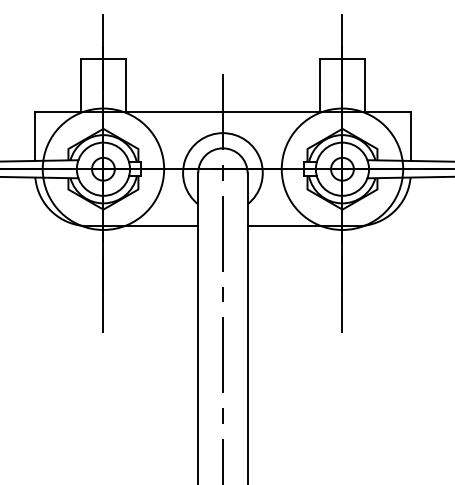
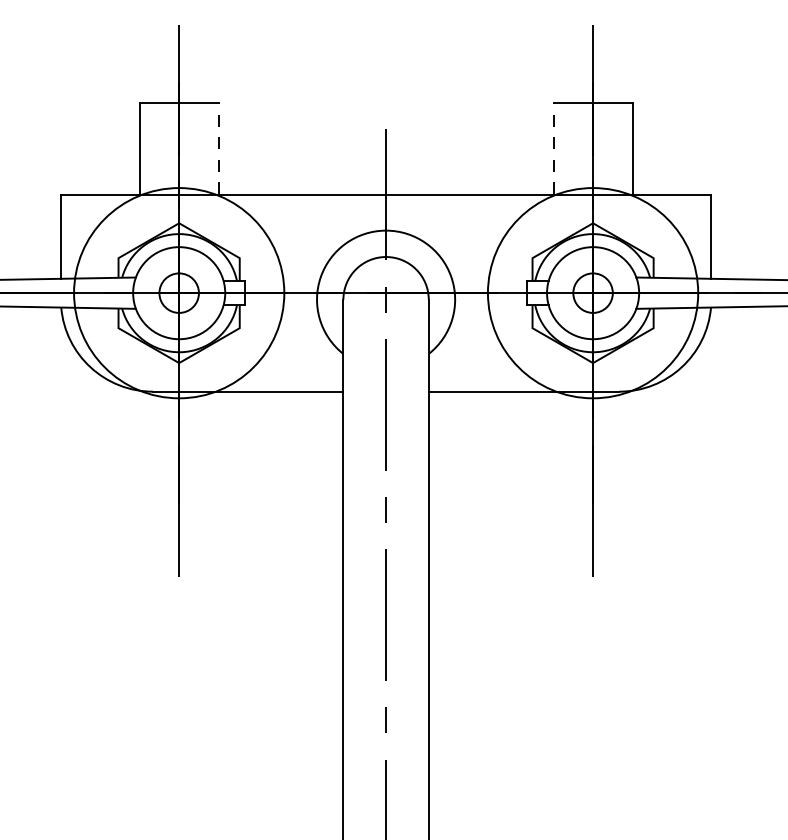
line: (126, 85) -> (219, 148), solid -> dashed
line: (319, 85) -> (553, 148), solid -> dashed

